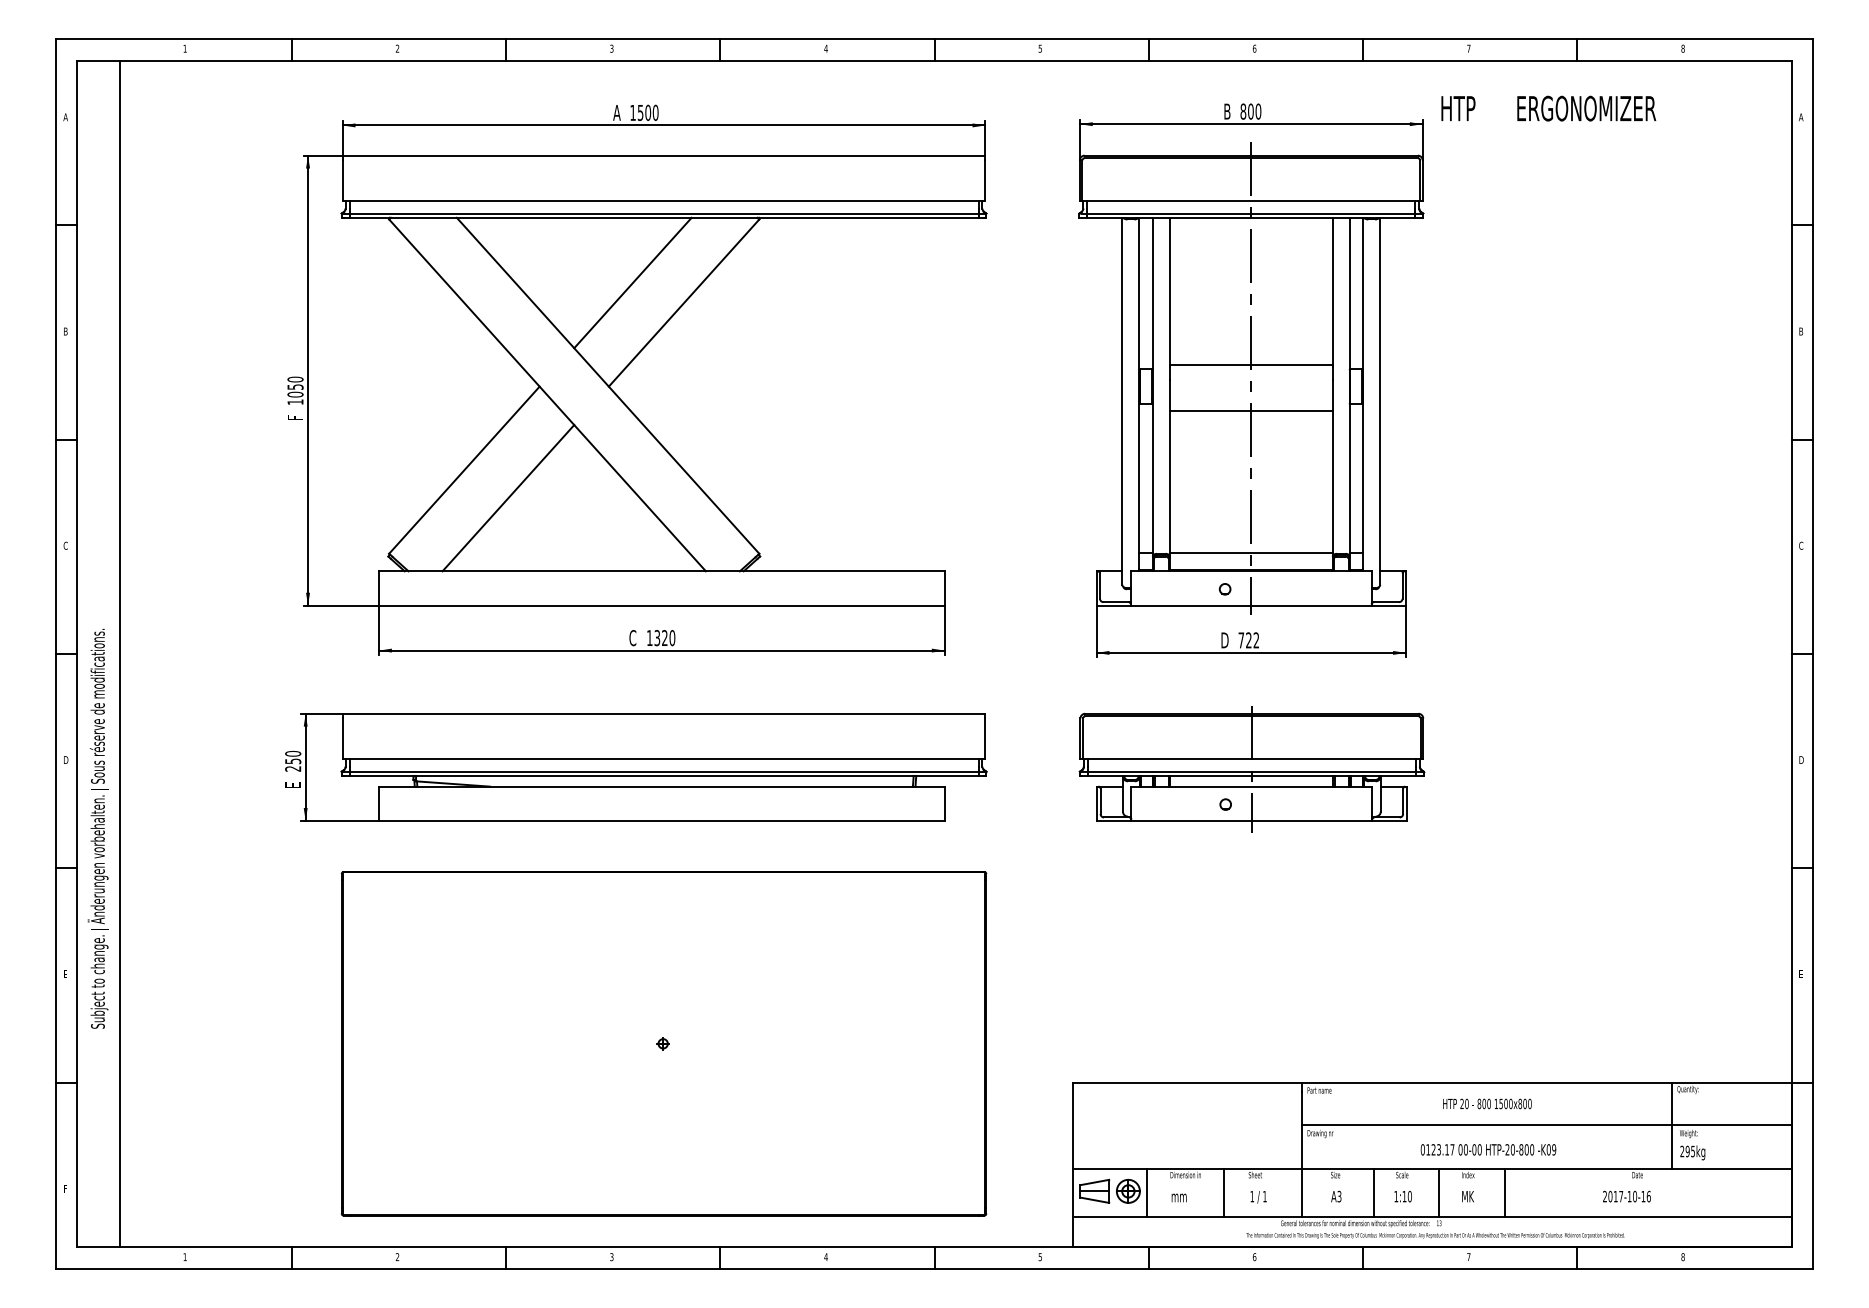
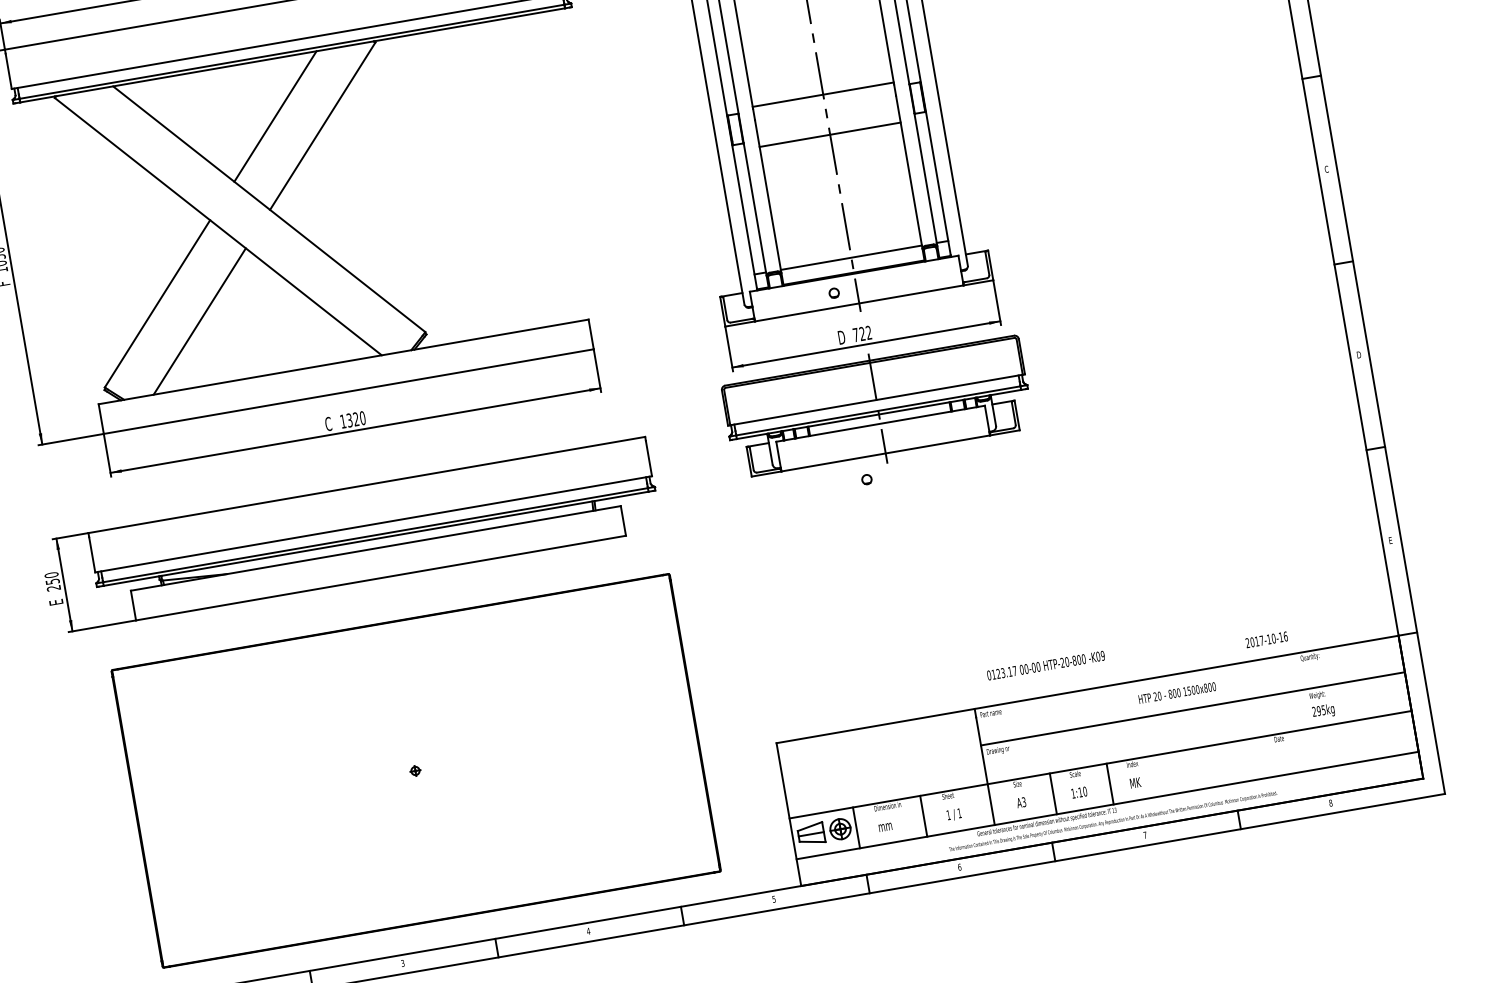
part: (1251, 769) -> (877, 408), moved
text: (1487, 1103) -> (1177, 692), moved
line: (1672, 1125) -> (1301, 690), removed
text: (1488, 1149) -> (1046, 665), moved
line: (1504, 1192) -> (1166, 773), removed
text: (1626, 1196) -> (1266, 639), moved

